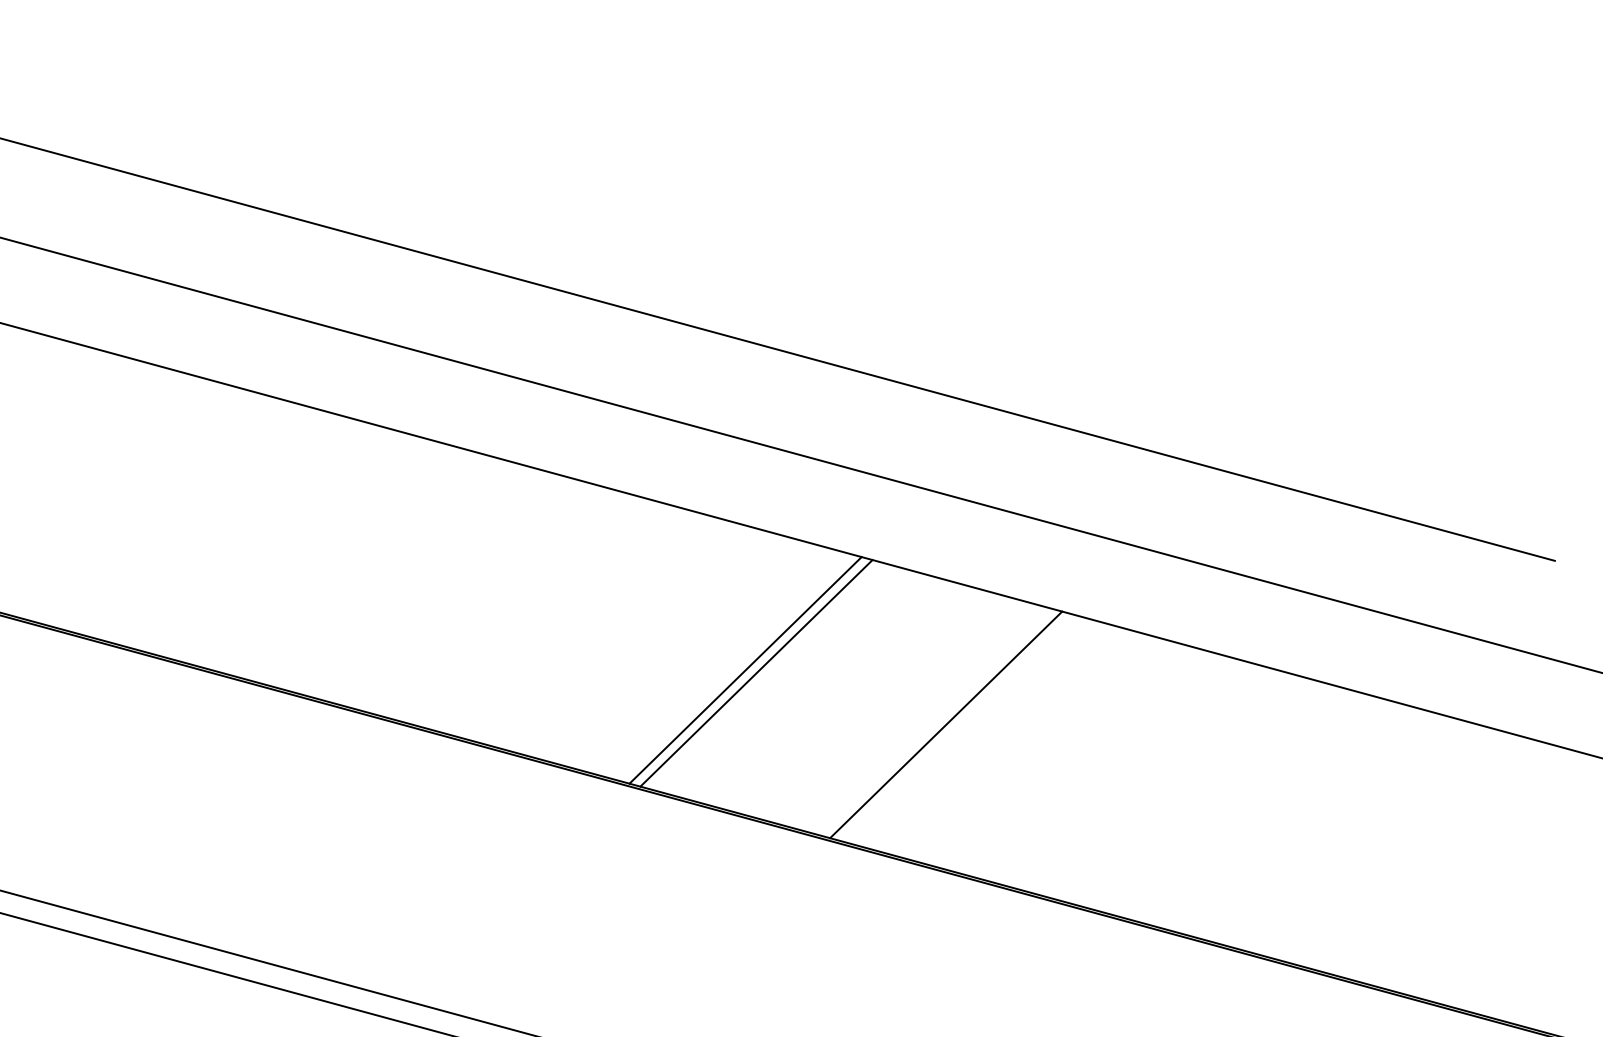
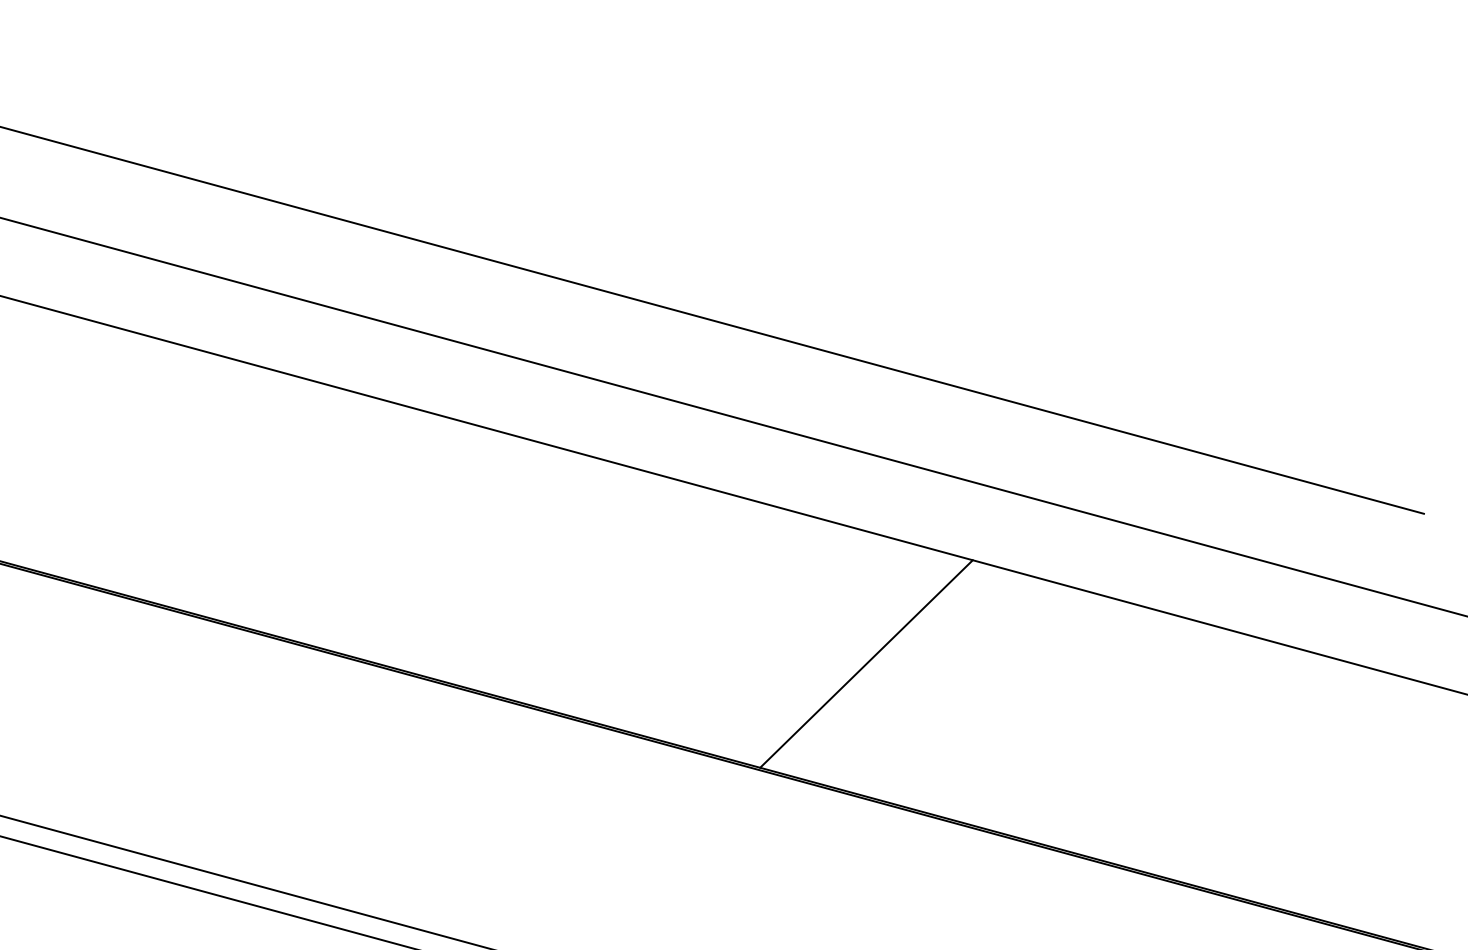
line: (745, 670) -> (682, 614), removed
line: (756, 673) -> (692, 616), removed

